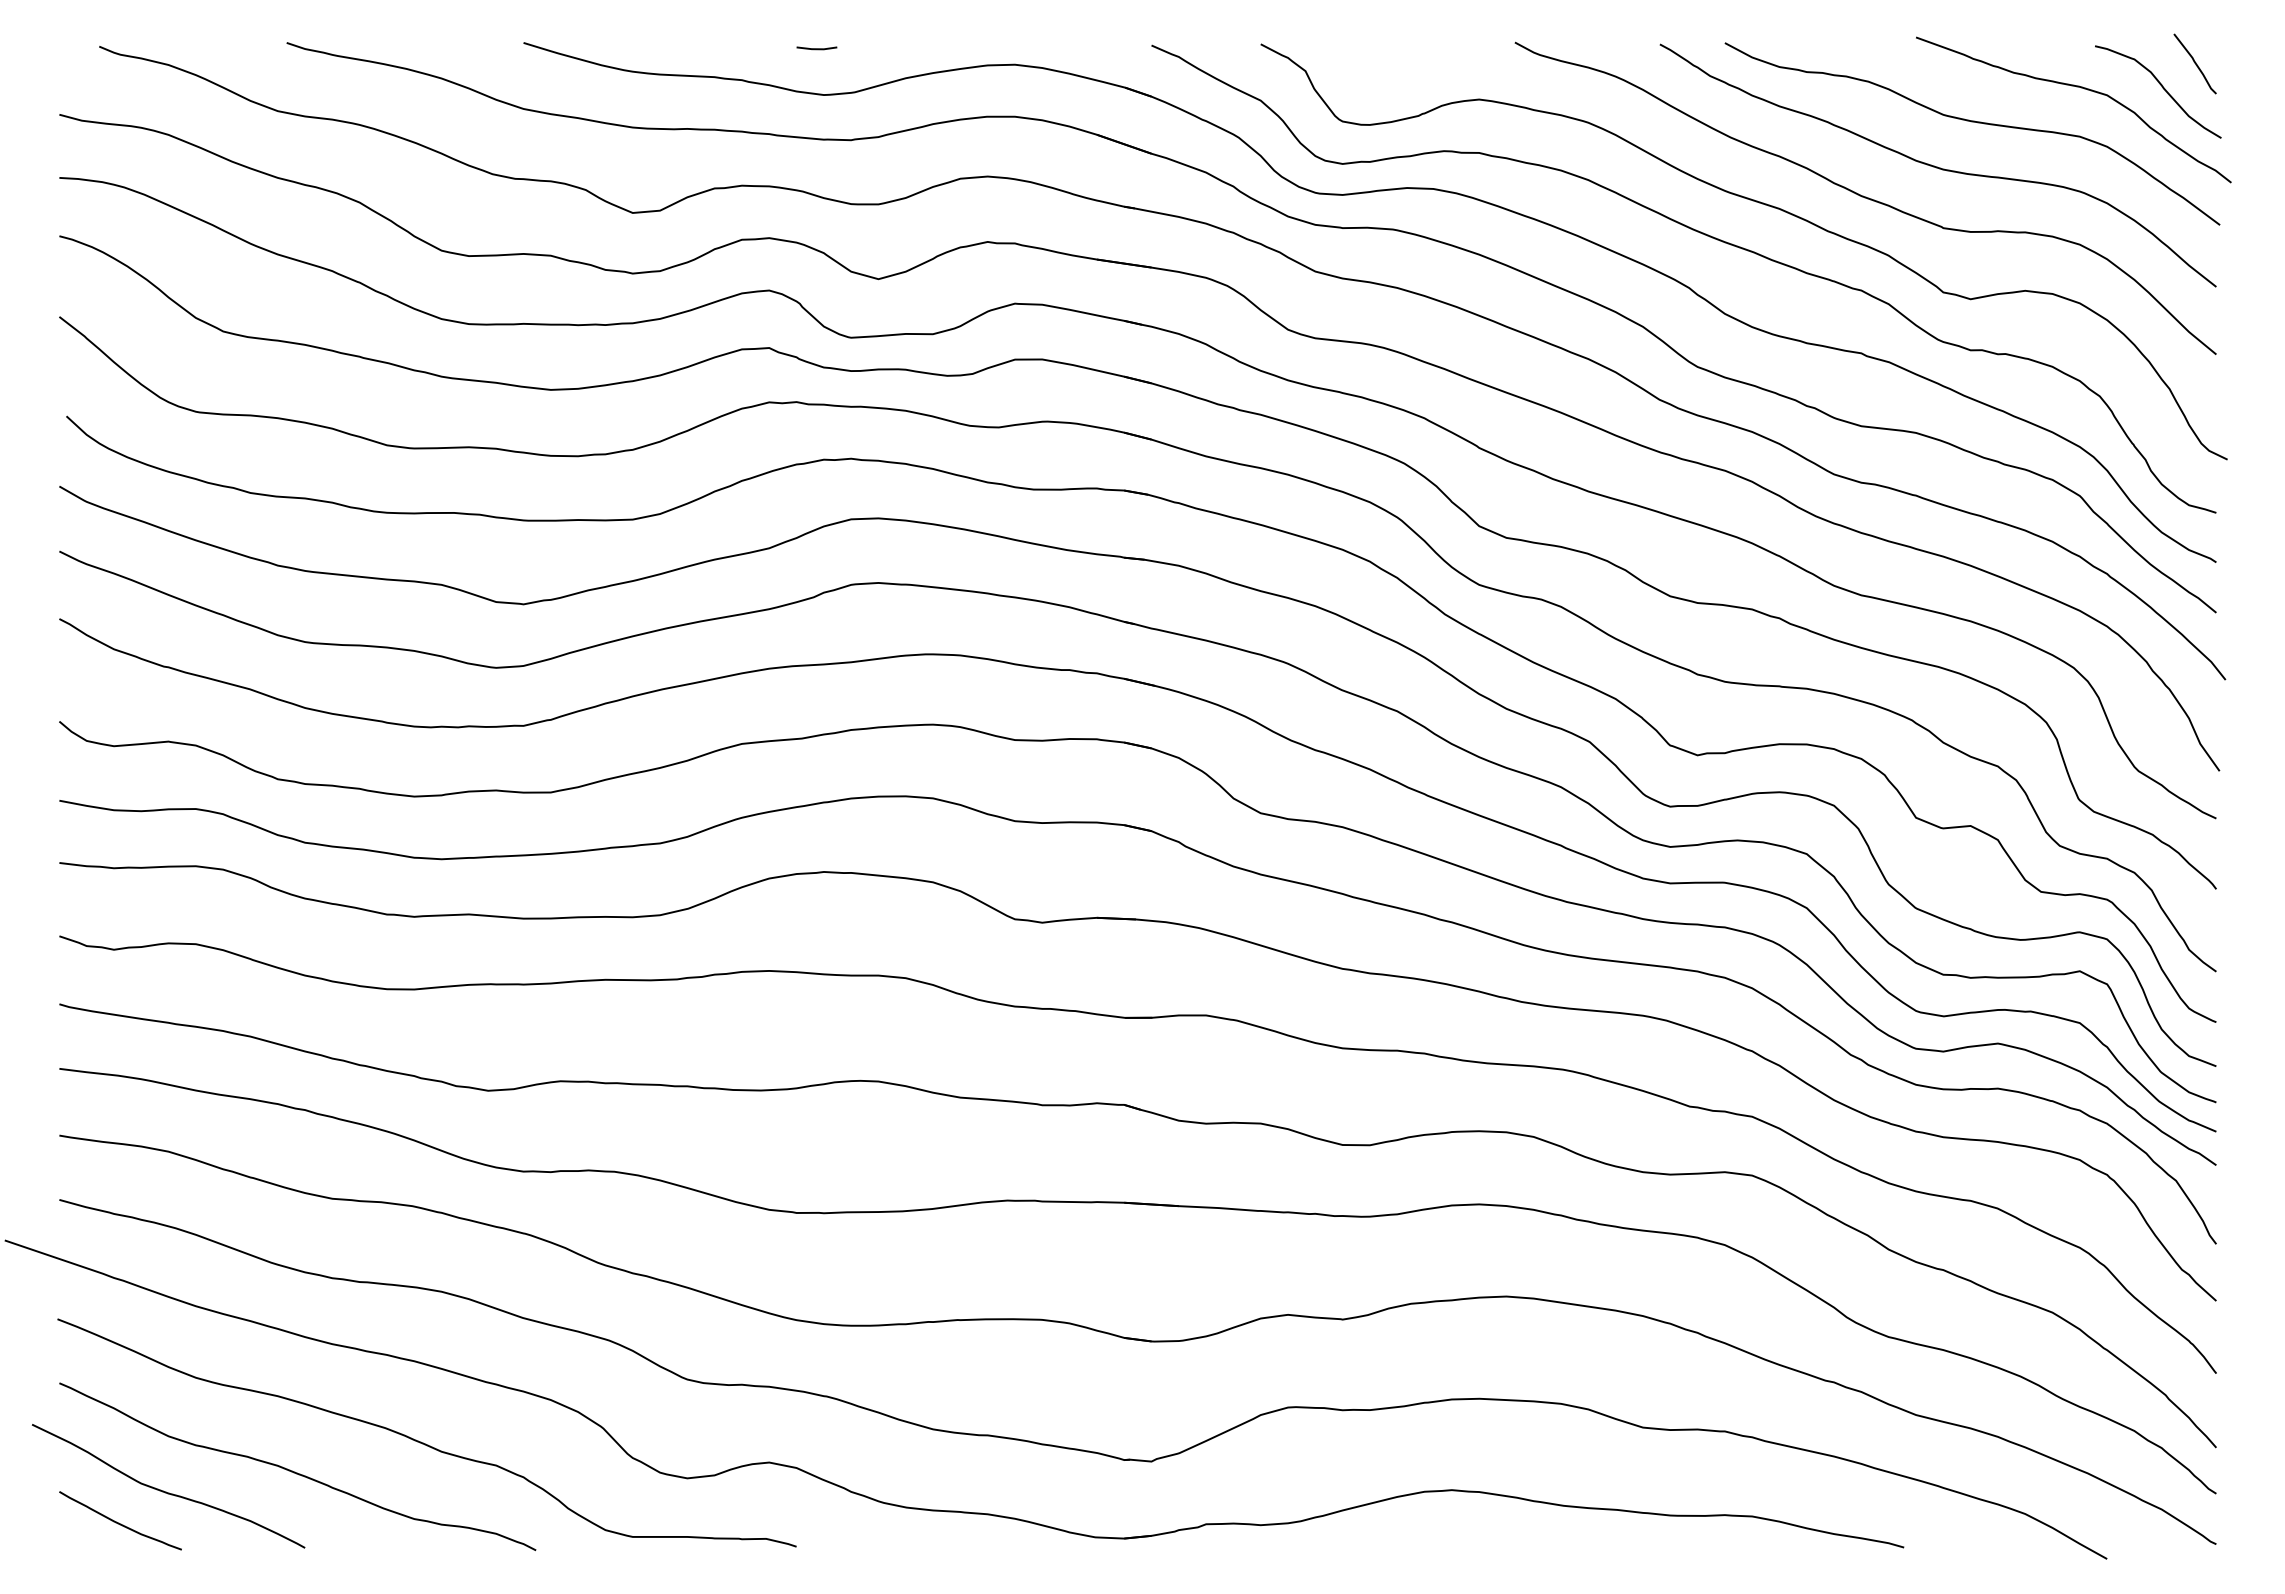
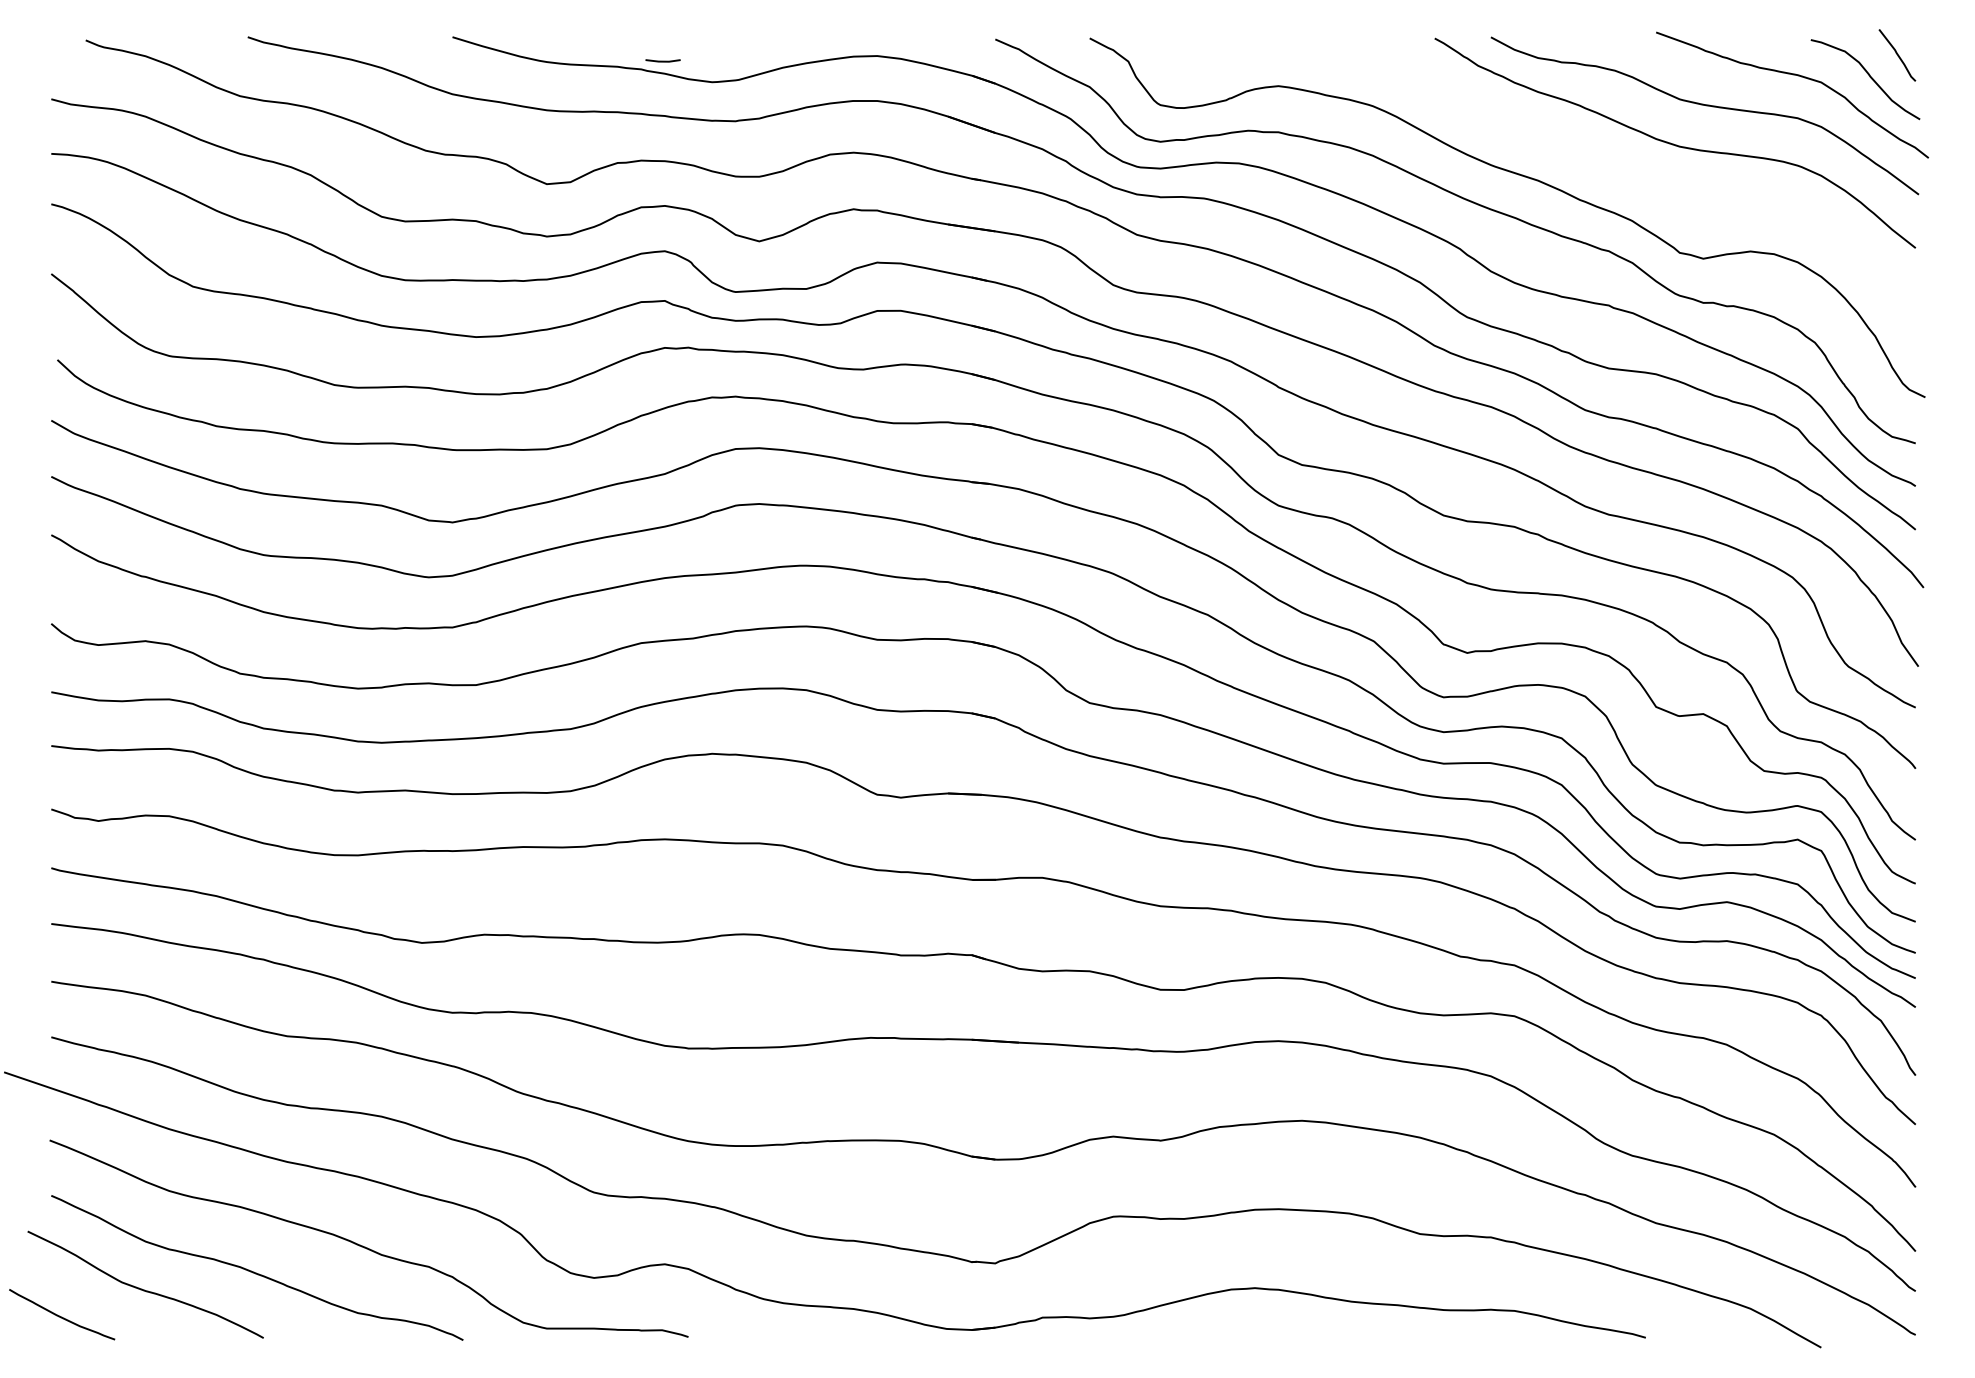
line: (816, 47) -> (662, 60), moved
curve: (1865, 198) -> (1612, 171), removed
curve: (119, 1522) -> (61, 1316), moved

